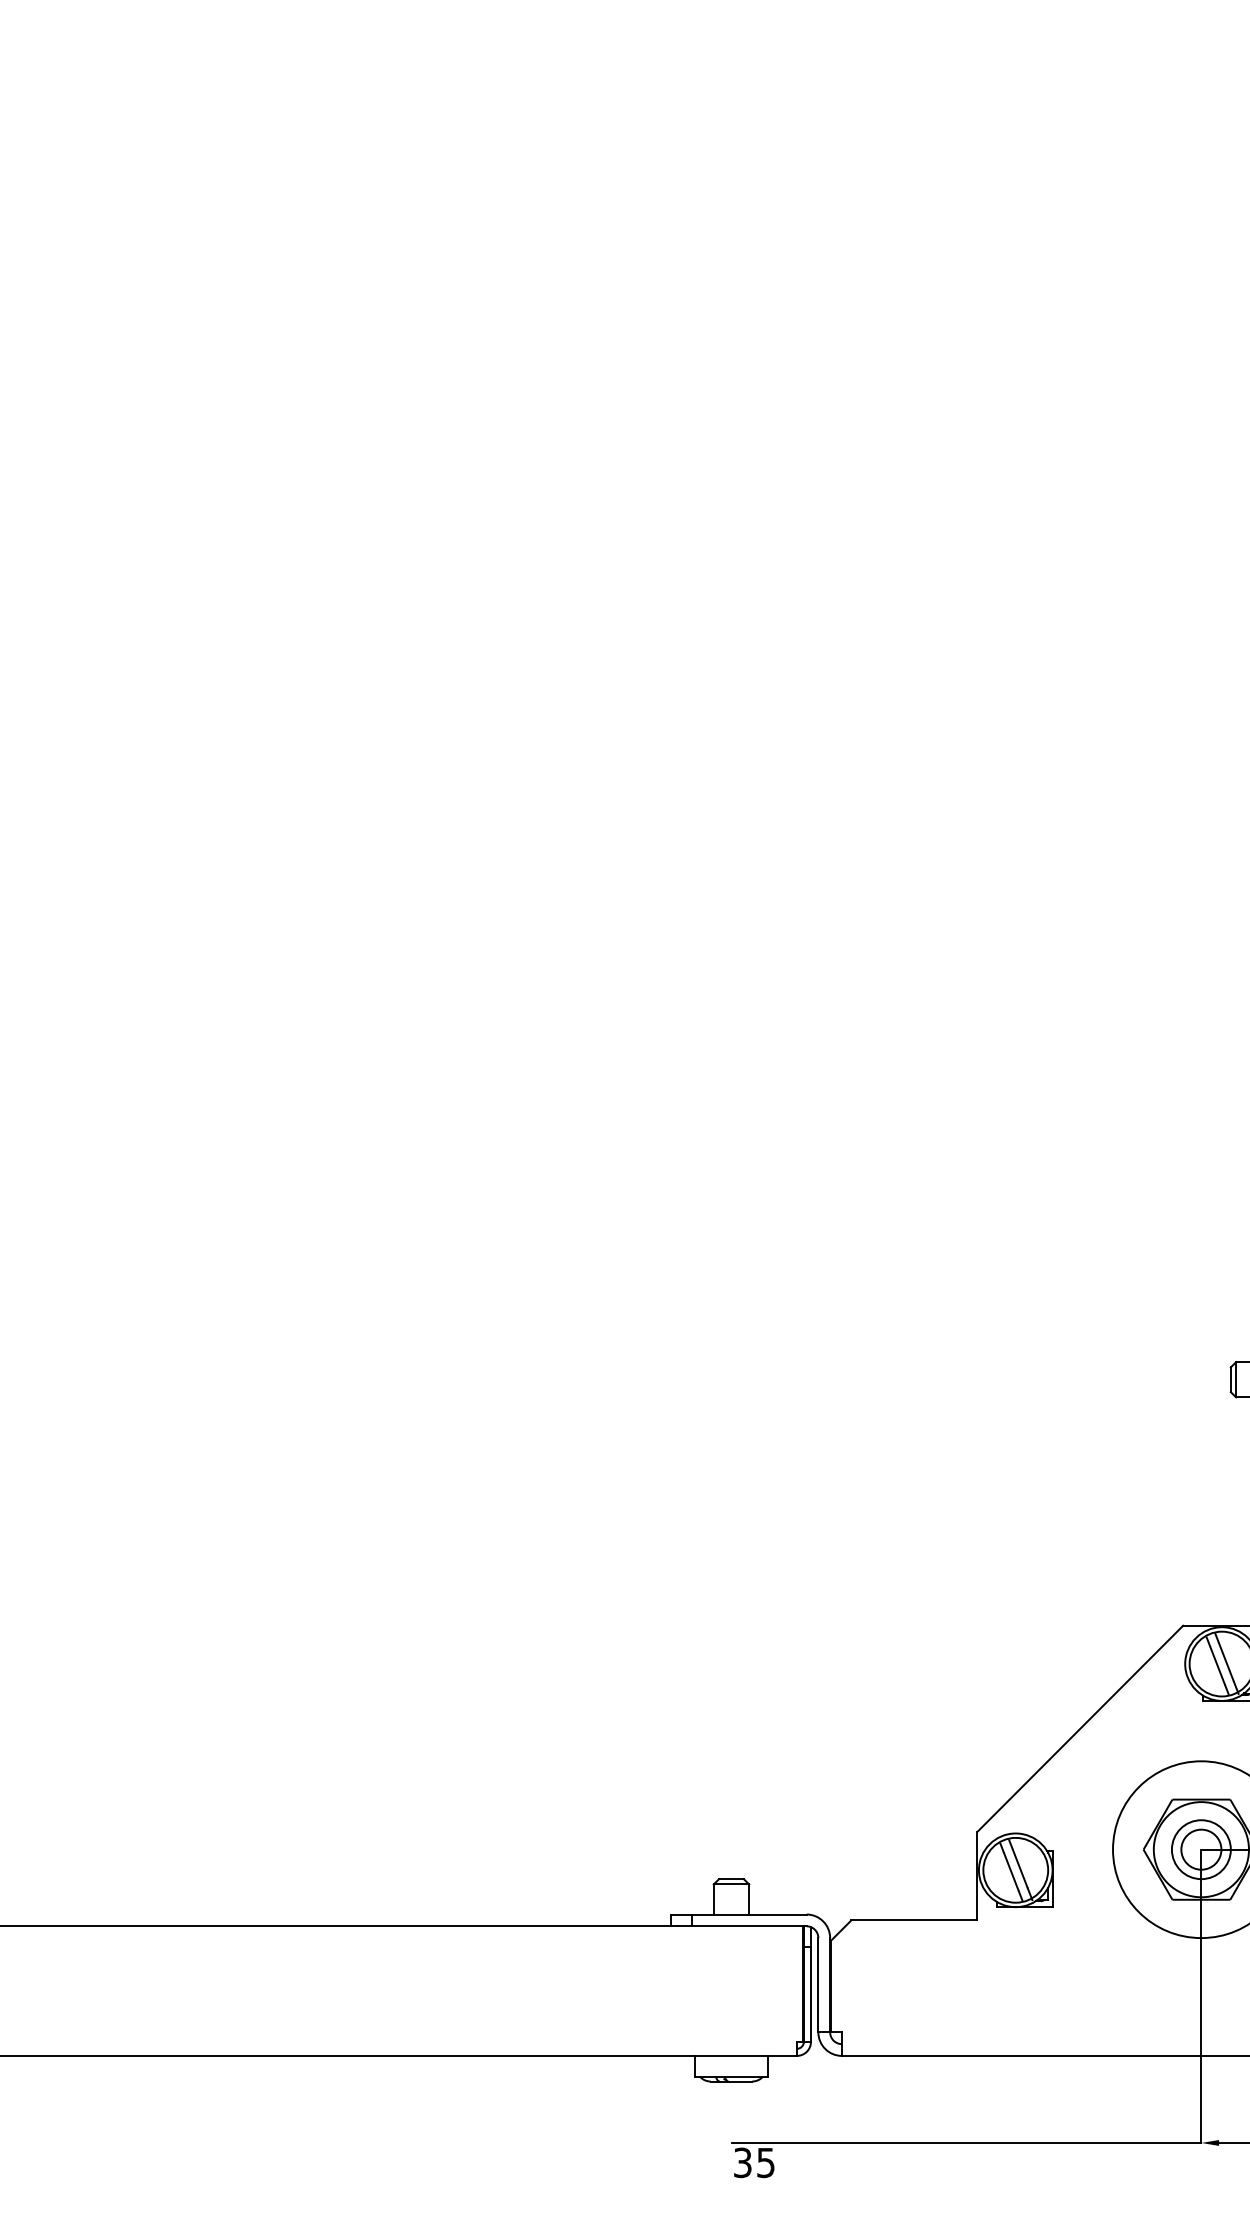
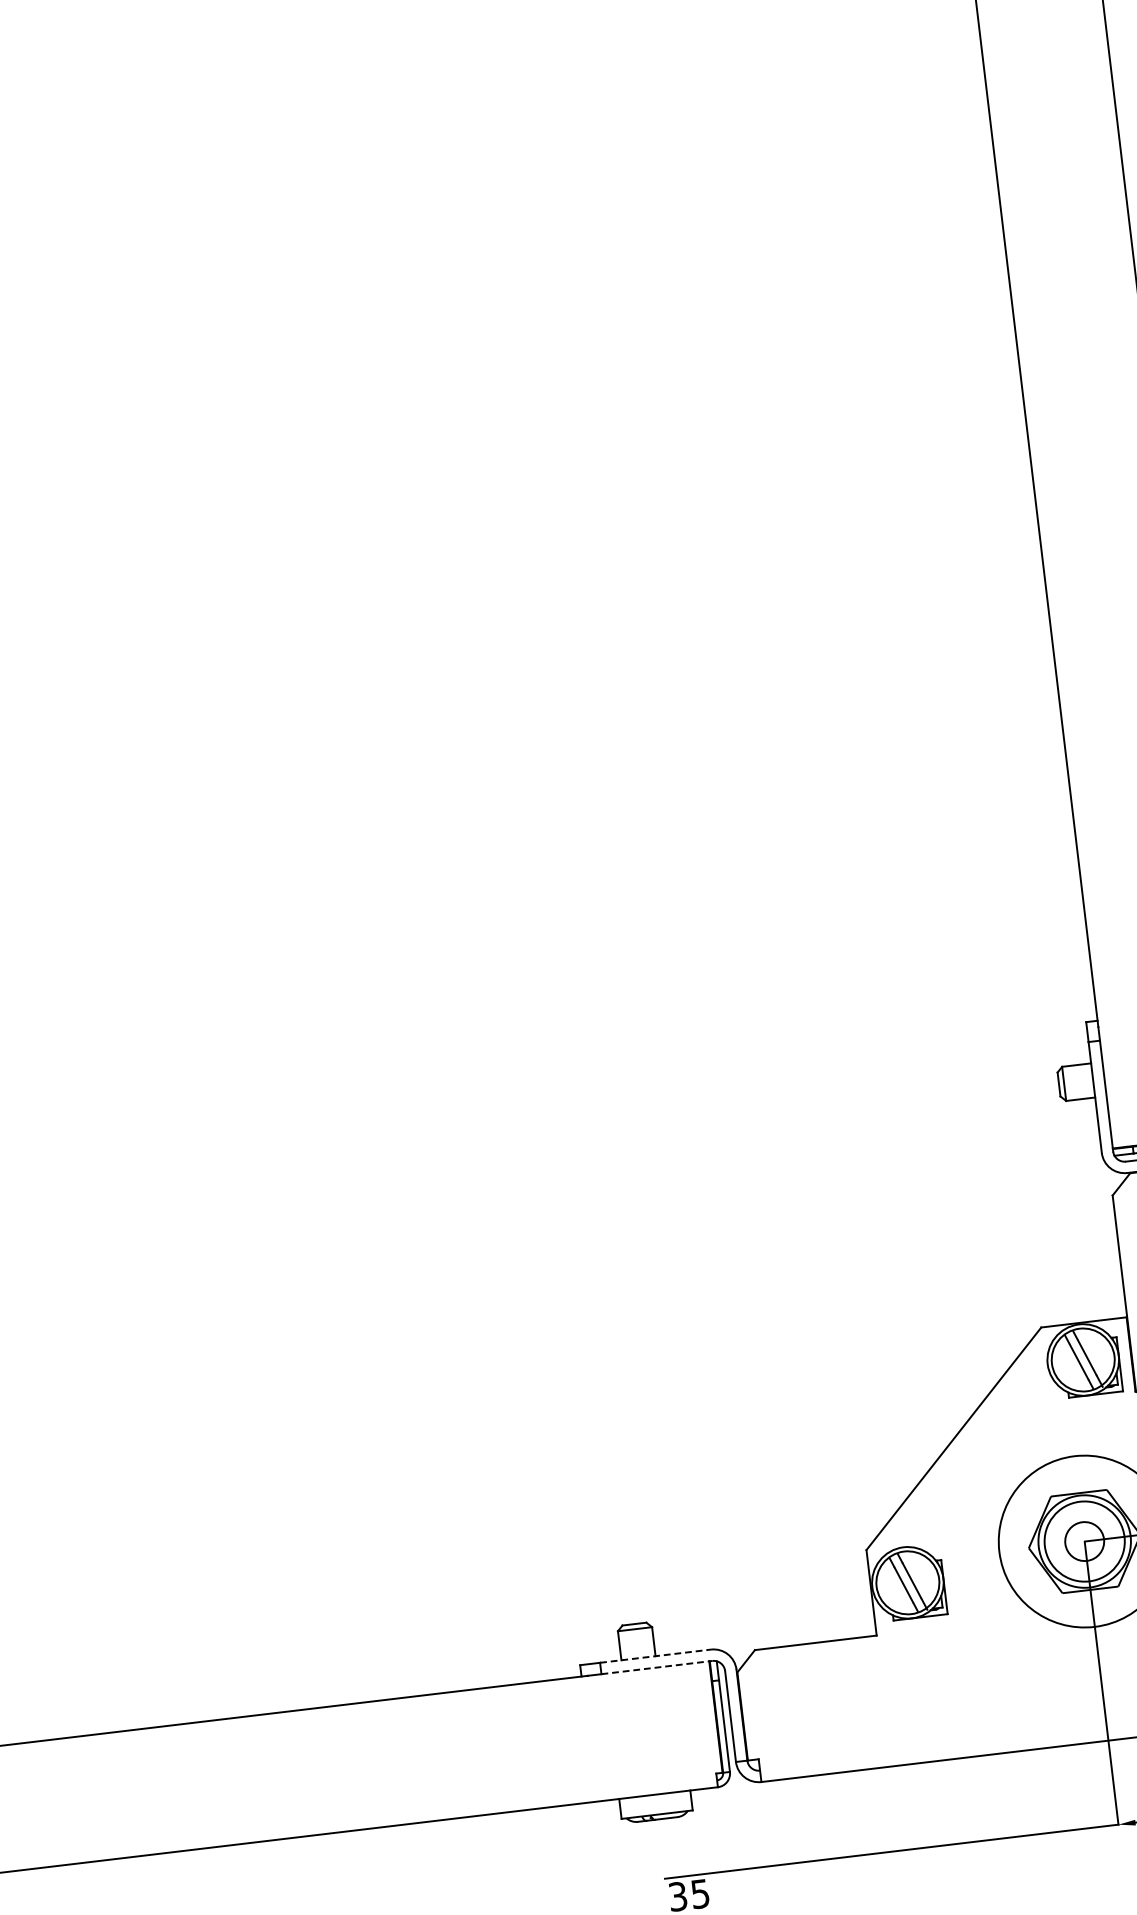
circle: (1200, 1849) -> (1083, 1541), size x1.4
line: (749, 1914) -> (655, 1656), solid -> dashed
line: (749, 1926) -> (657, 1667), solid -> dashed

